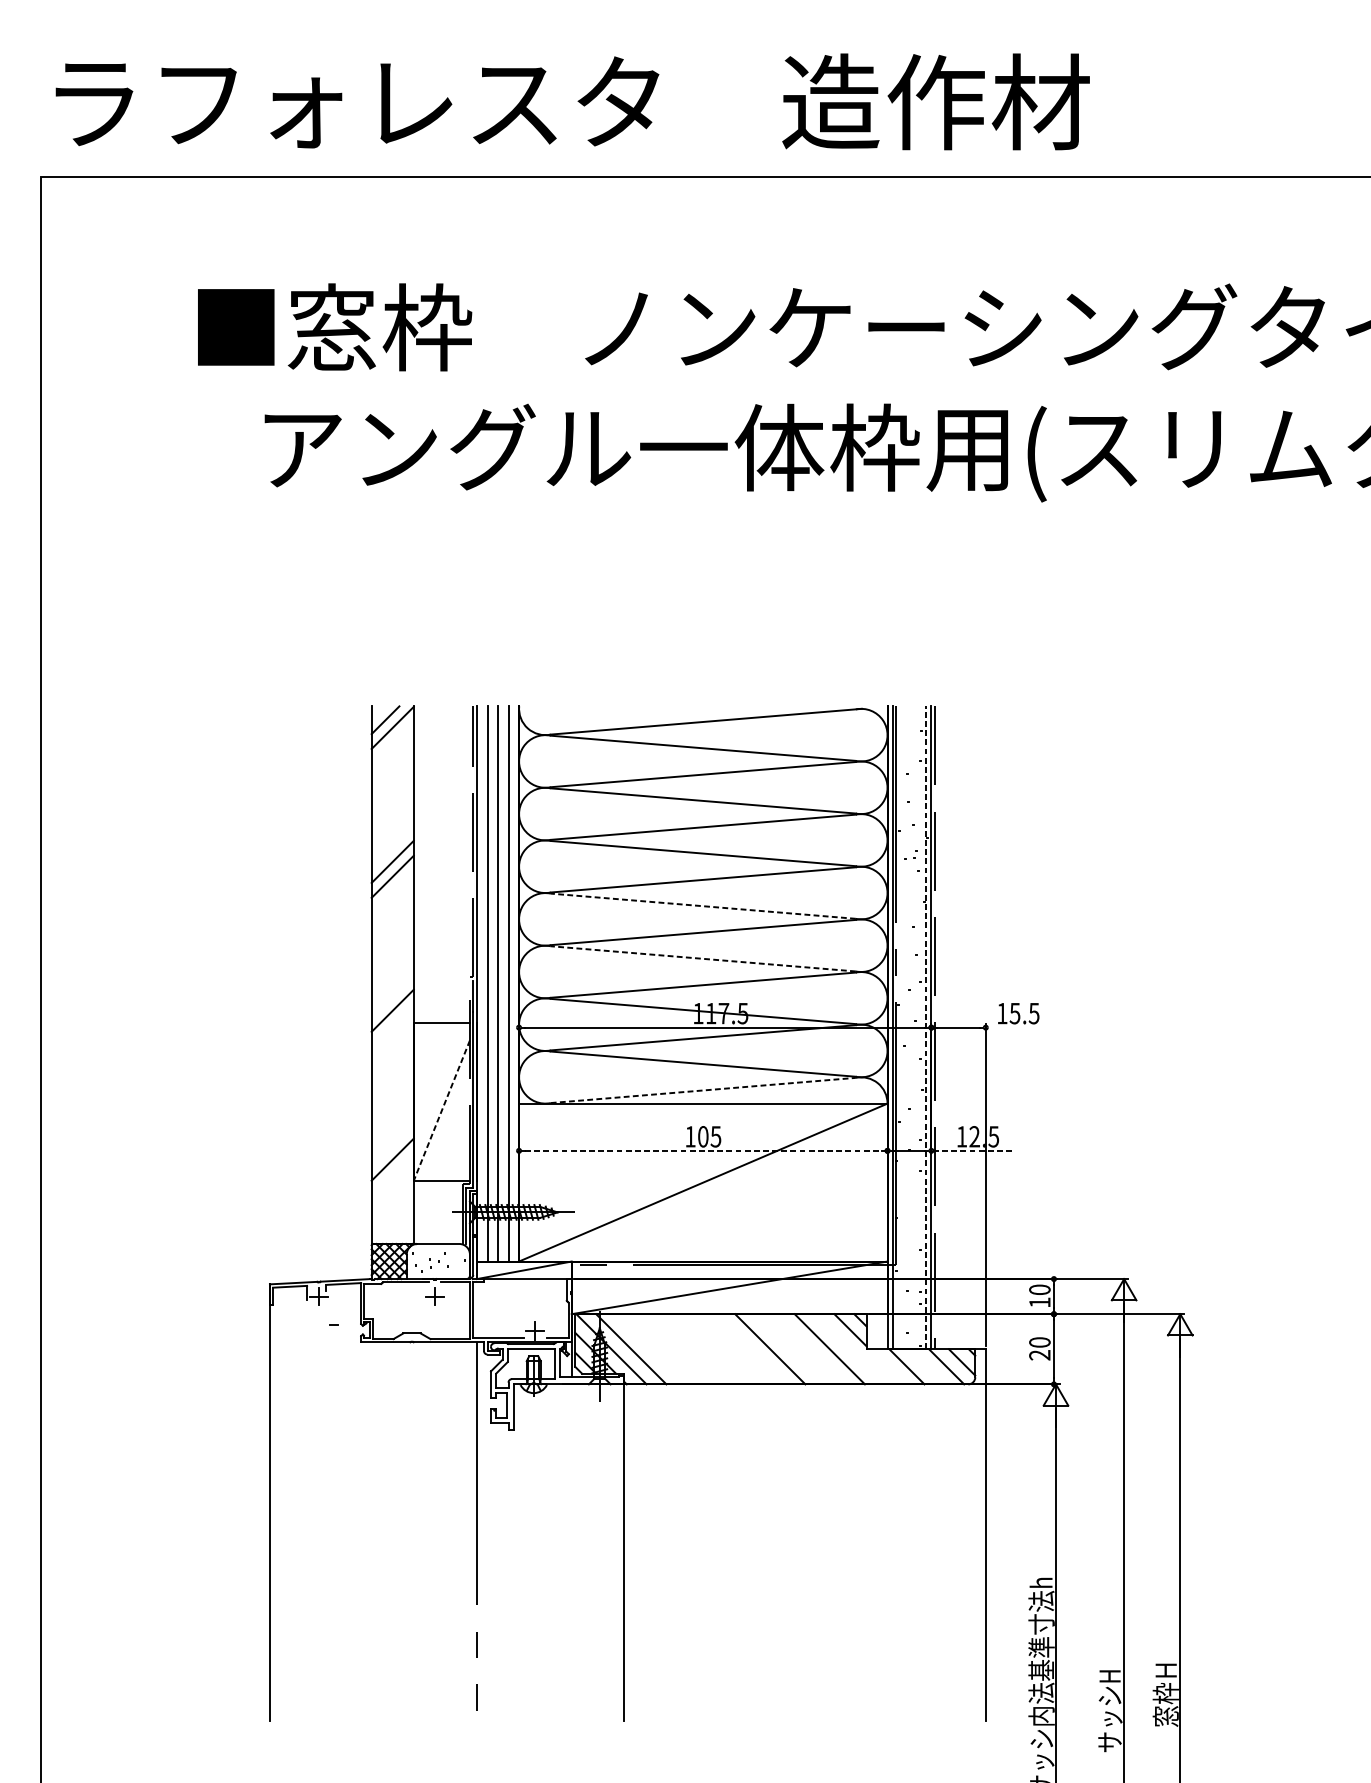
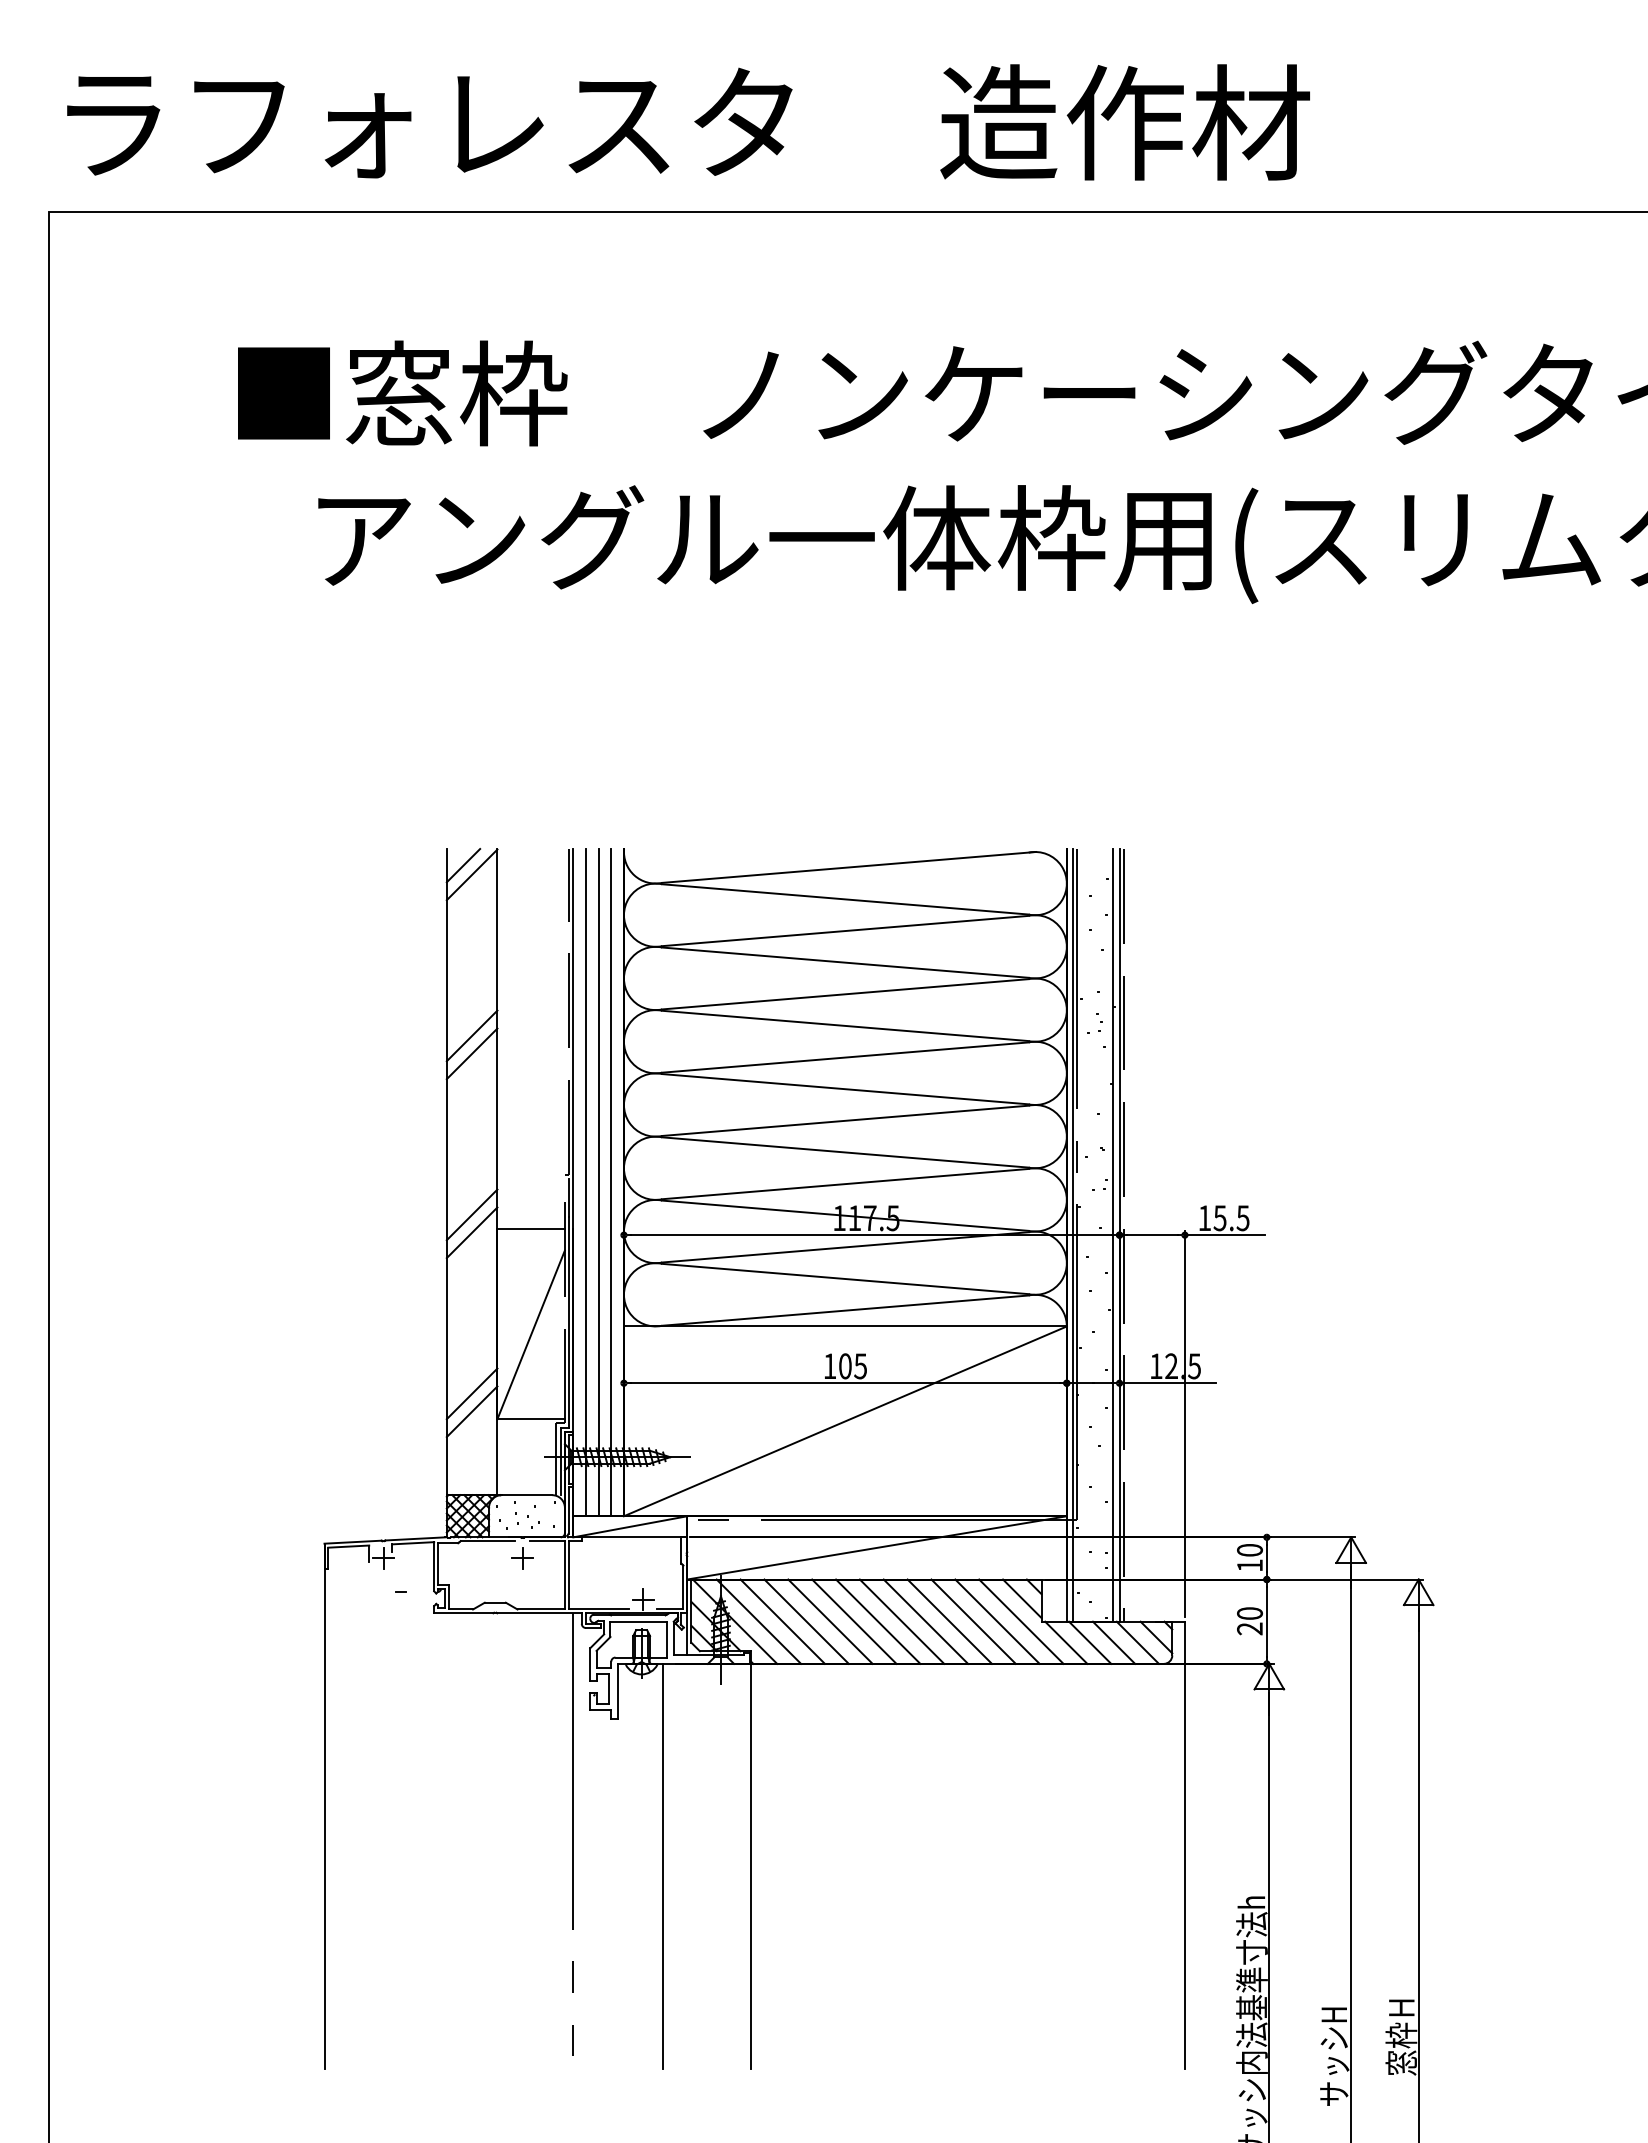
line: (703, 906) -> (845, 1089), dashed -> solid
line: (703, 958) -> (845, 1152), dashed -> solid
line: (392, 1025) -> (471, 1232), added
line: (926, 1027) -> (1113, 1234), dashed -> solid
line: (1018, 1027) -> (1224, 1235), added
line: (703, 1090) -> (845, 1310), dashed -> solid
line: (442, 1110) -> (531, 1334), dashed -> solid
line: (703, 1151) -> (845, 1383), dashed -> solid
line: (971, 1151) -> (1167, 1383), dashed -> solid
line: (392, 1174) -> (471, 1411), added
line: (650, 1349) -> (782, 1621), added
line: (670, 1349) -> (806, 1621), added
line: (690, 1349) -> (830, 1621), added
line: (710, 1349) -> (854, 1621), added
line: (730, 1349) -> (878, 1621), added
line: (749, 1349) -> (901, 1621), added
line: (789, 1349) -> (949, 1621), added
line: (809, 1349) -> (973, 1621), added
line: (849, 1349) -> (1021, 1621), added
line: (887, 1366) -> (1066, 1642), added
line: (926, 1366) -> (1113, 1642), added
line: (551, 1552) -> (662, 1865), added

